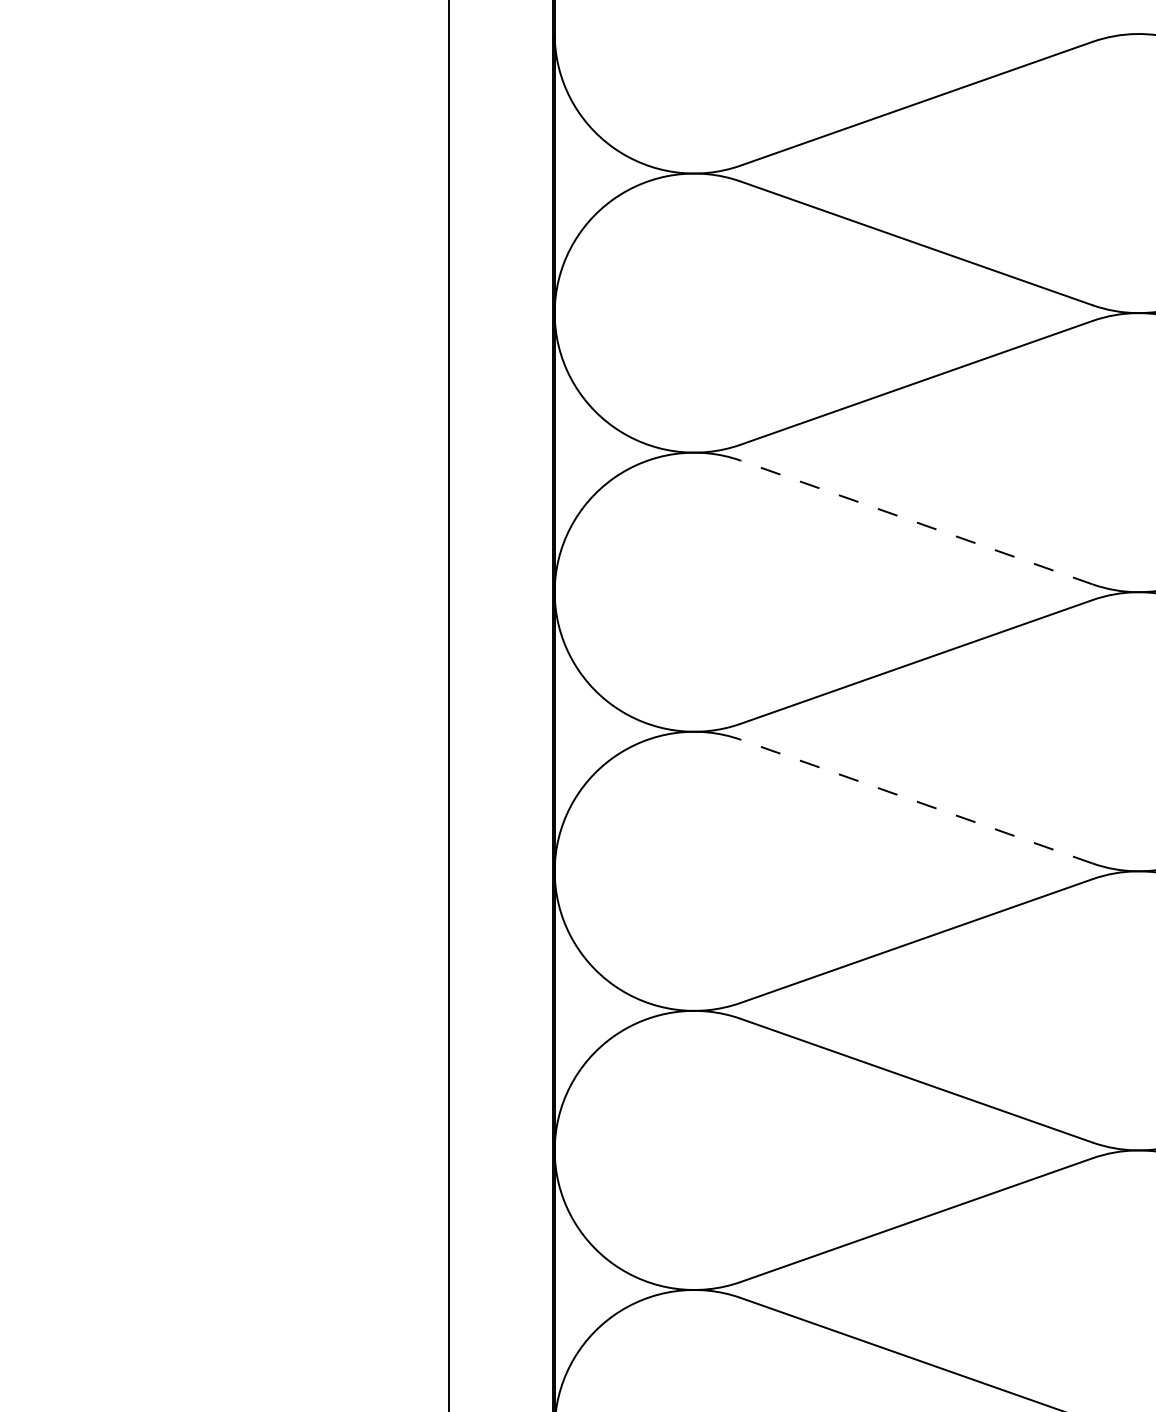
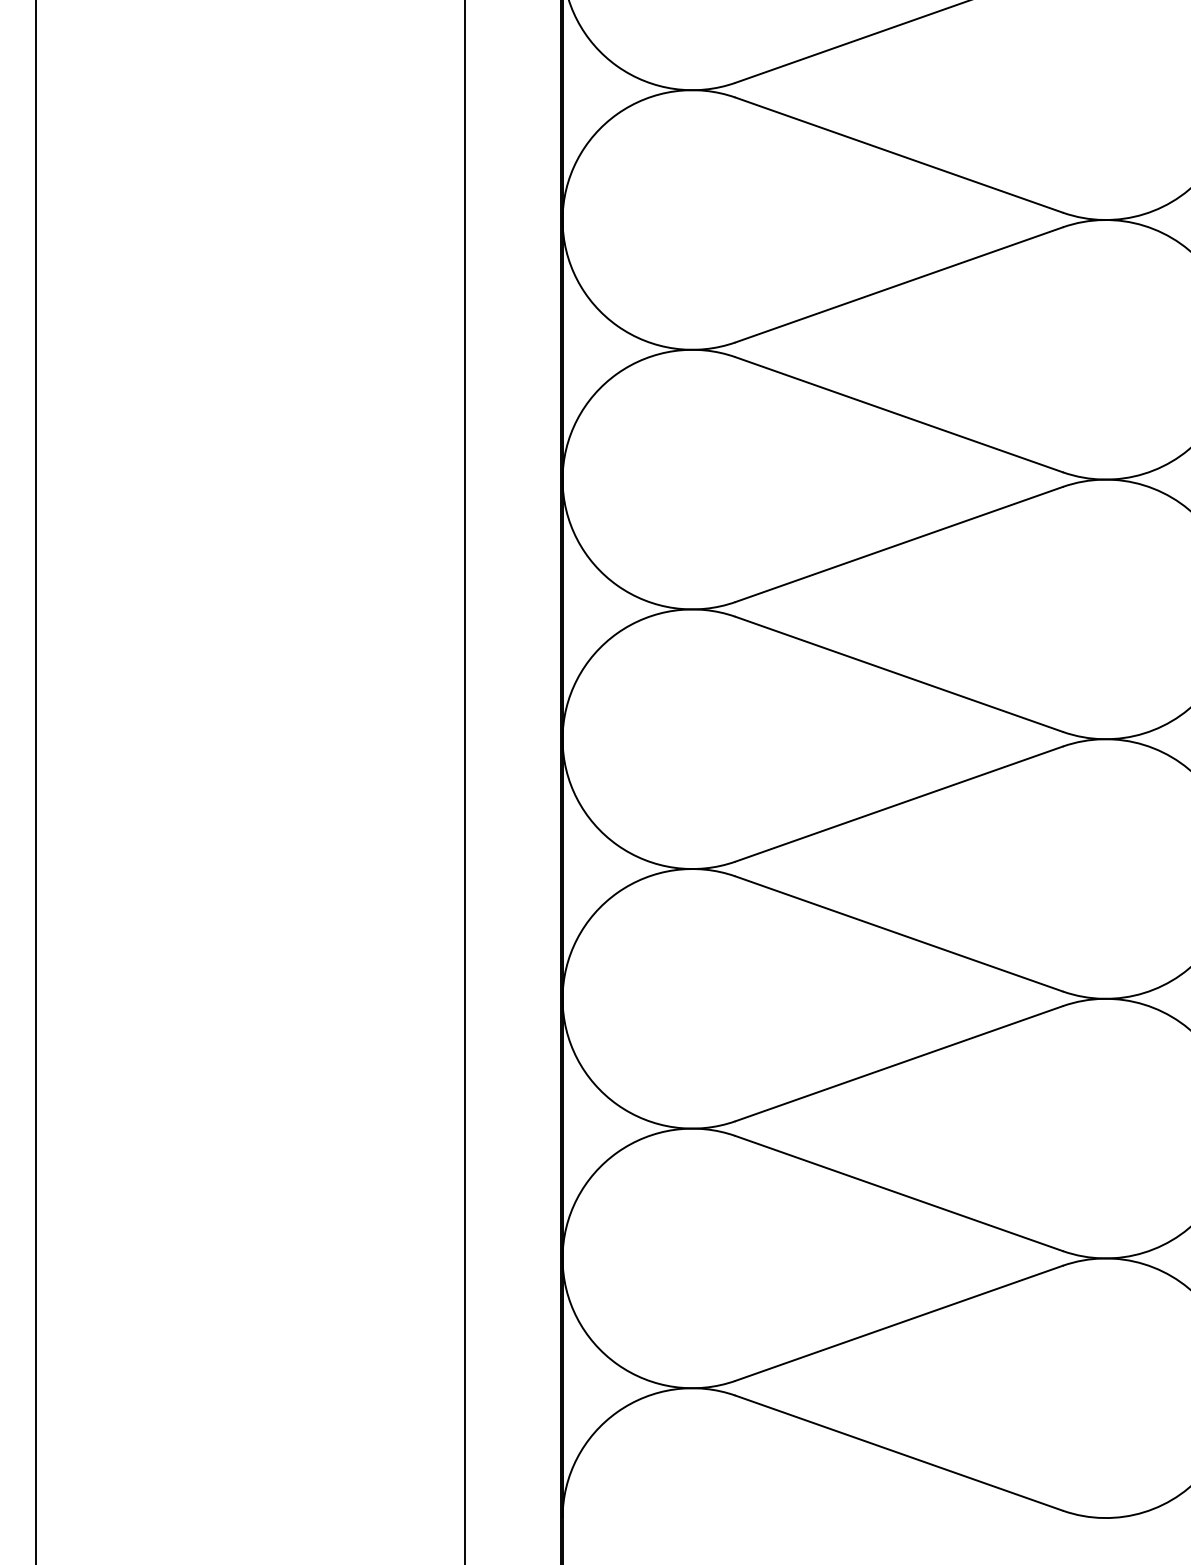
line: (915, 522) -> (898, 414), dashed -> solid
line: (915, 801) -> (898, 674), dashed -> solid

